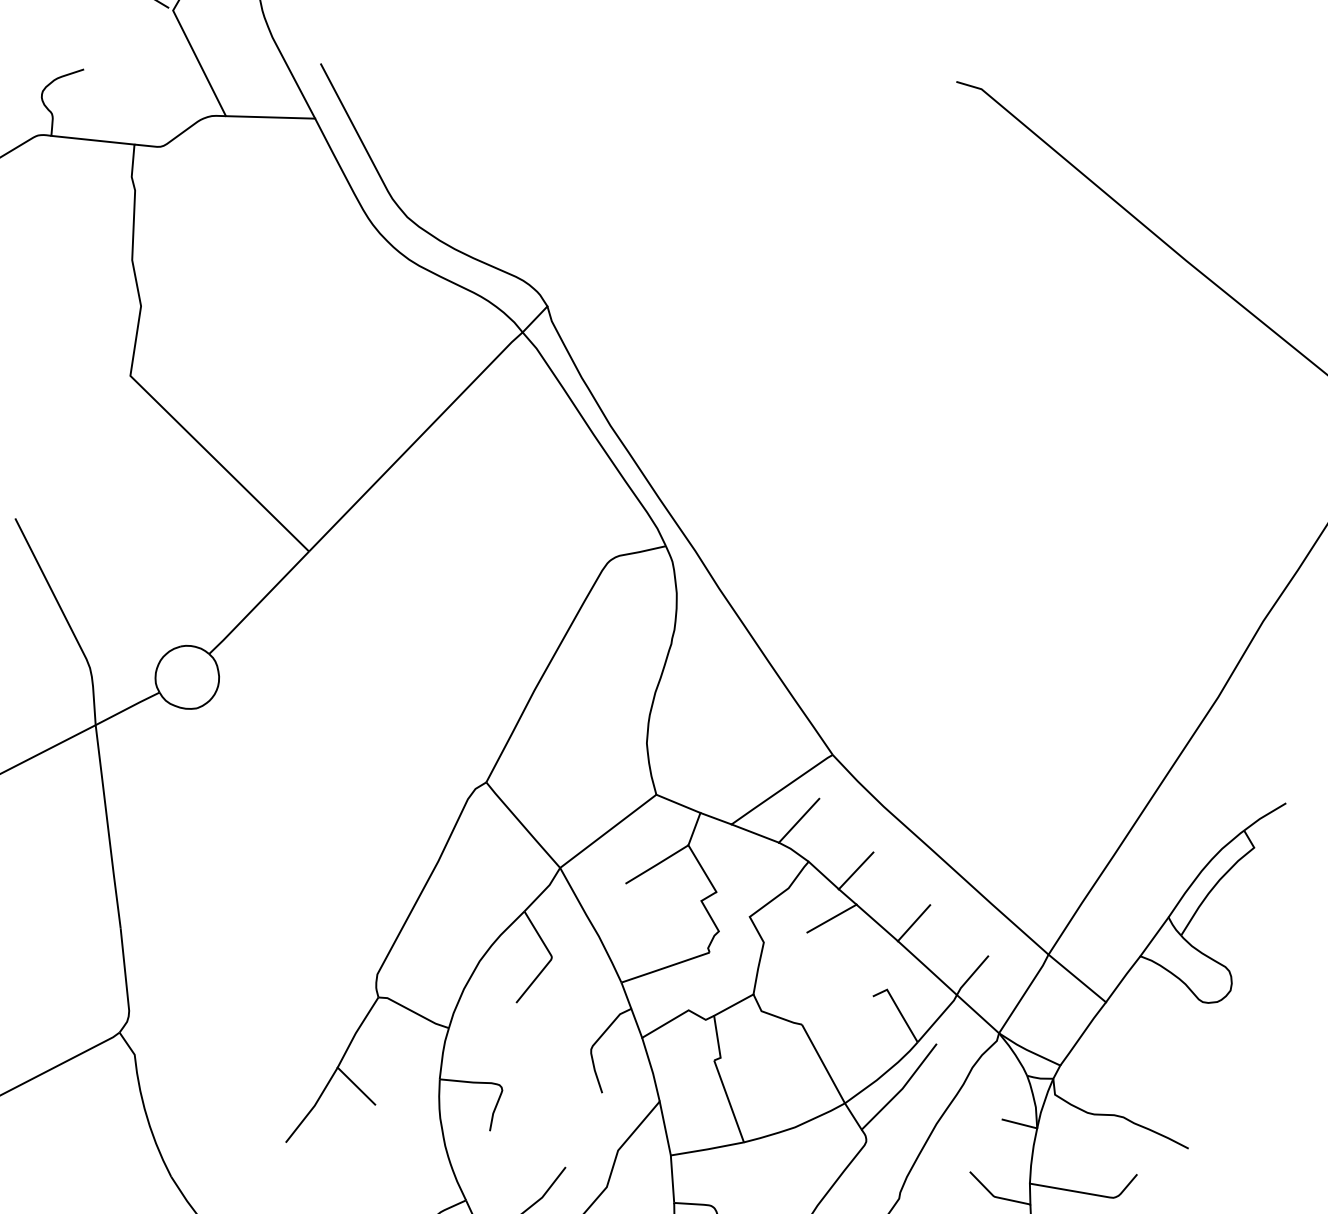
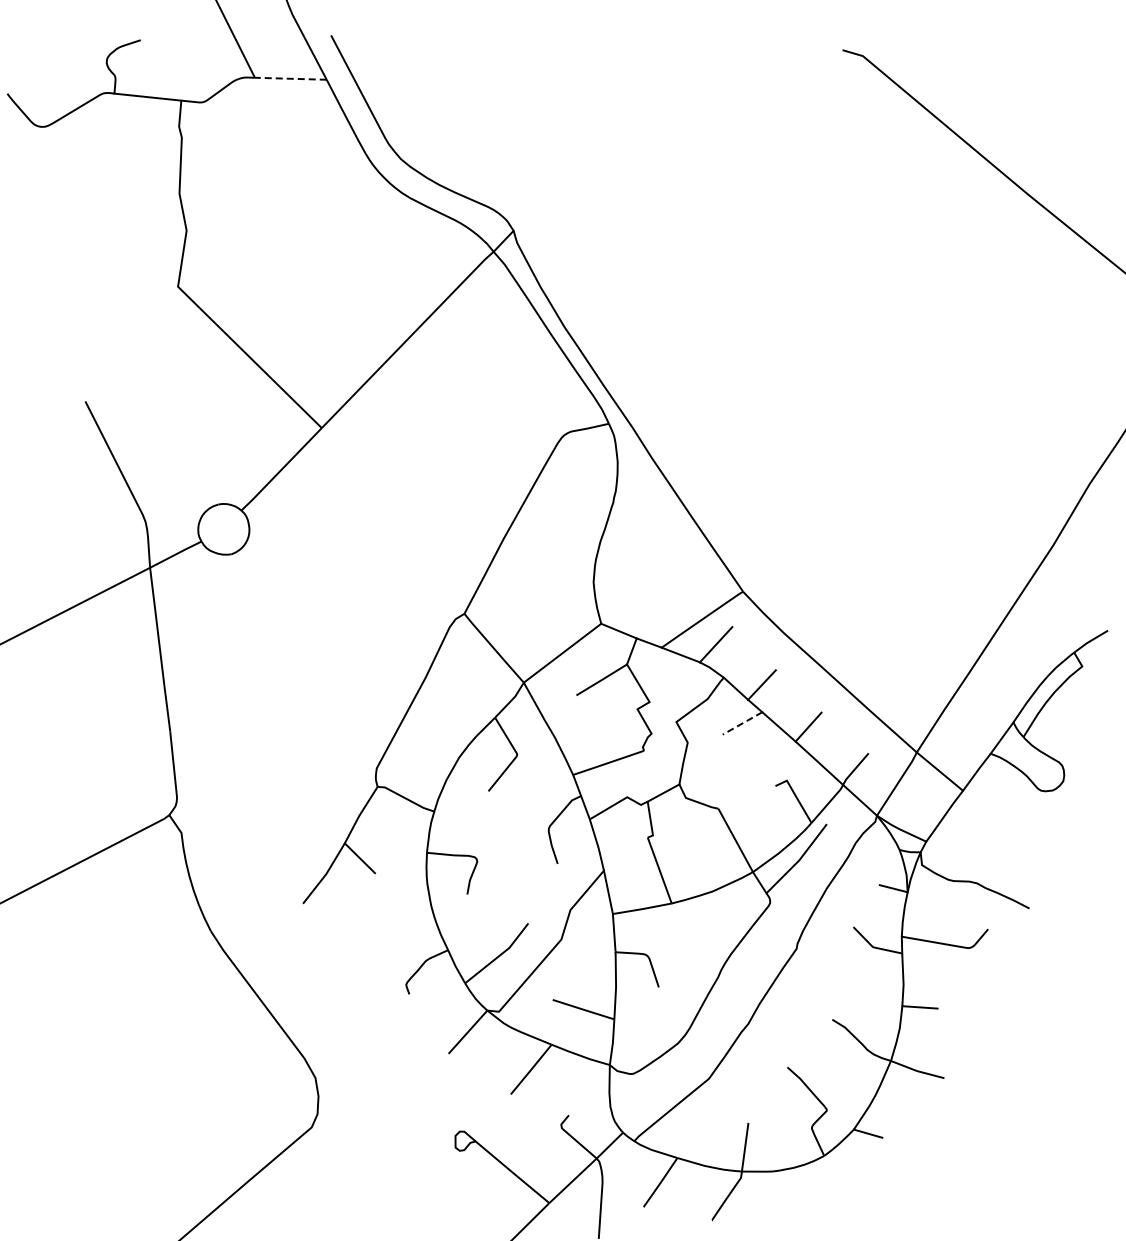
line: (270, 117) -> (290, 78), solid -> dashed
line: (831, 918) -> (742, 723), solid -> dashed

